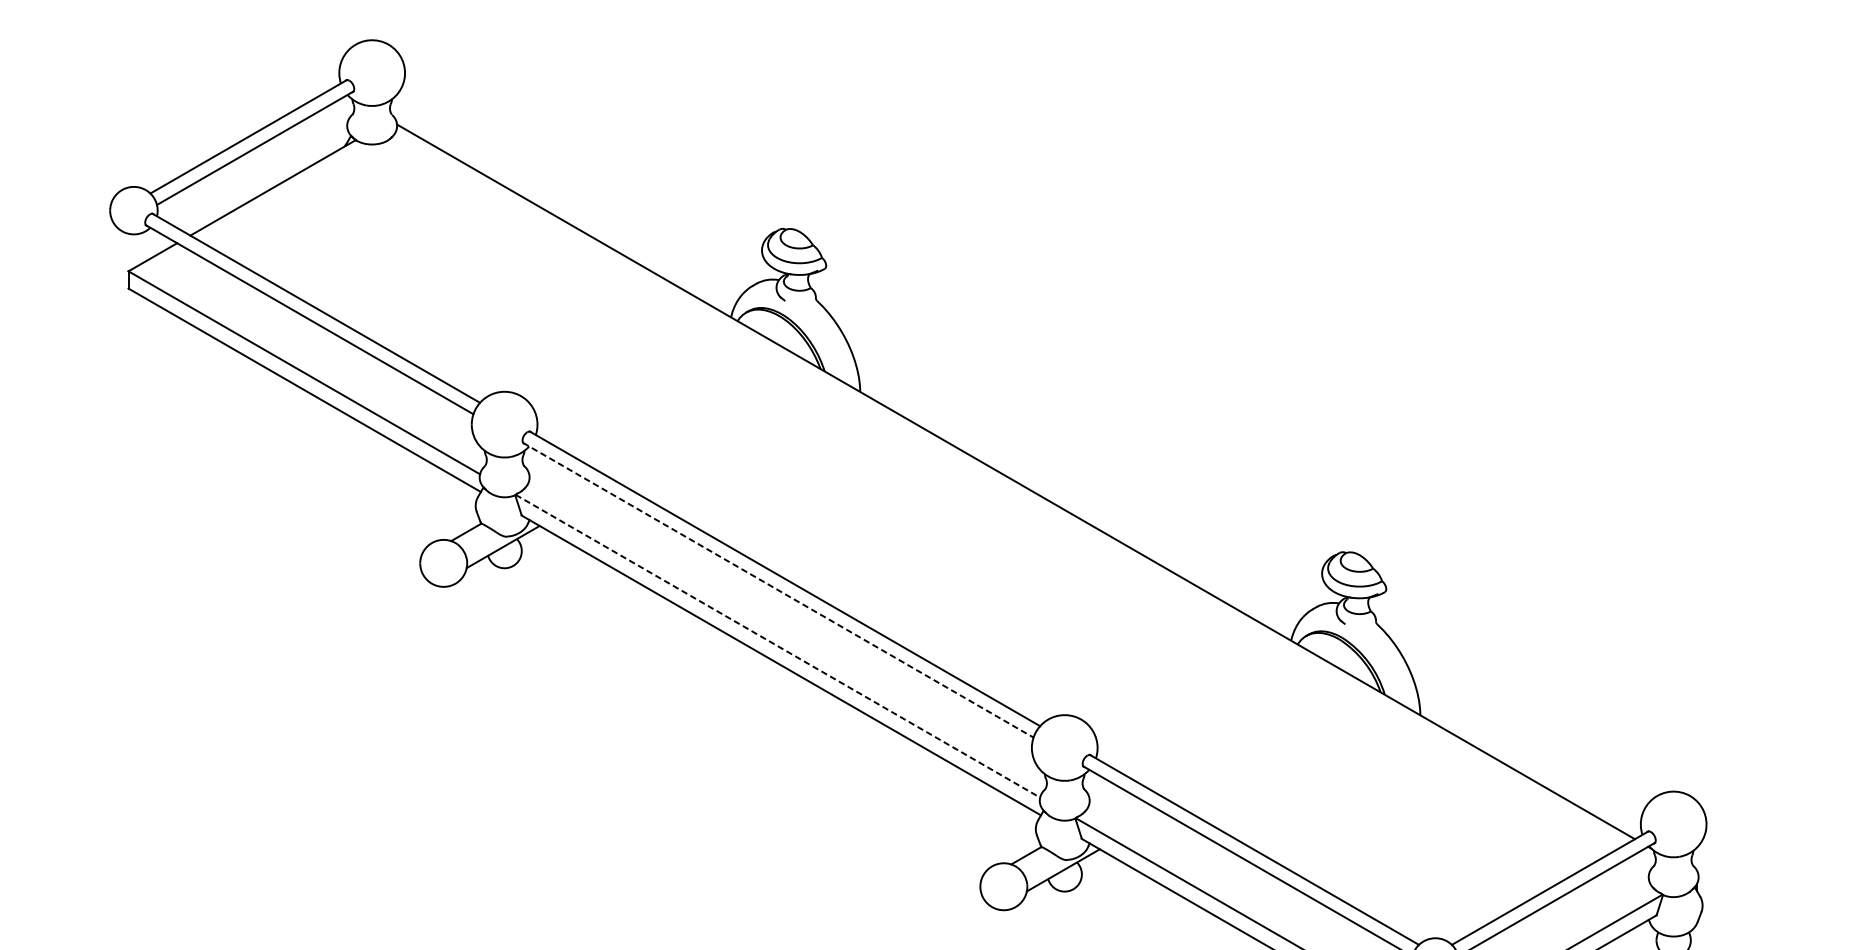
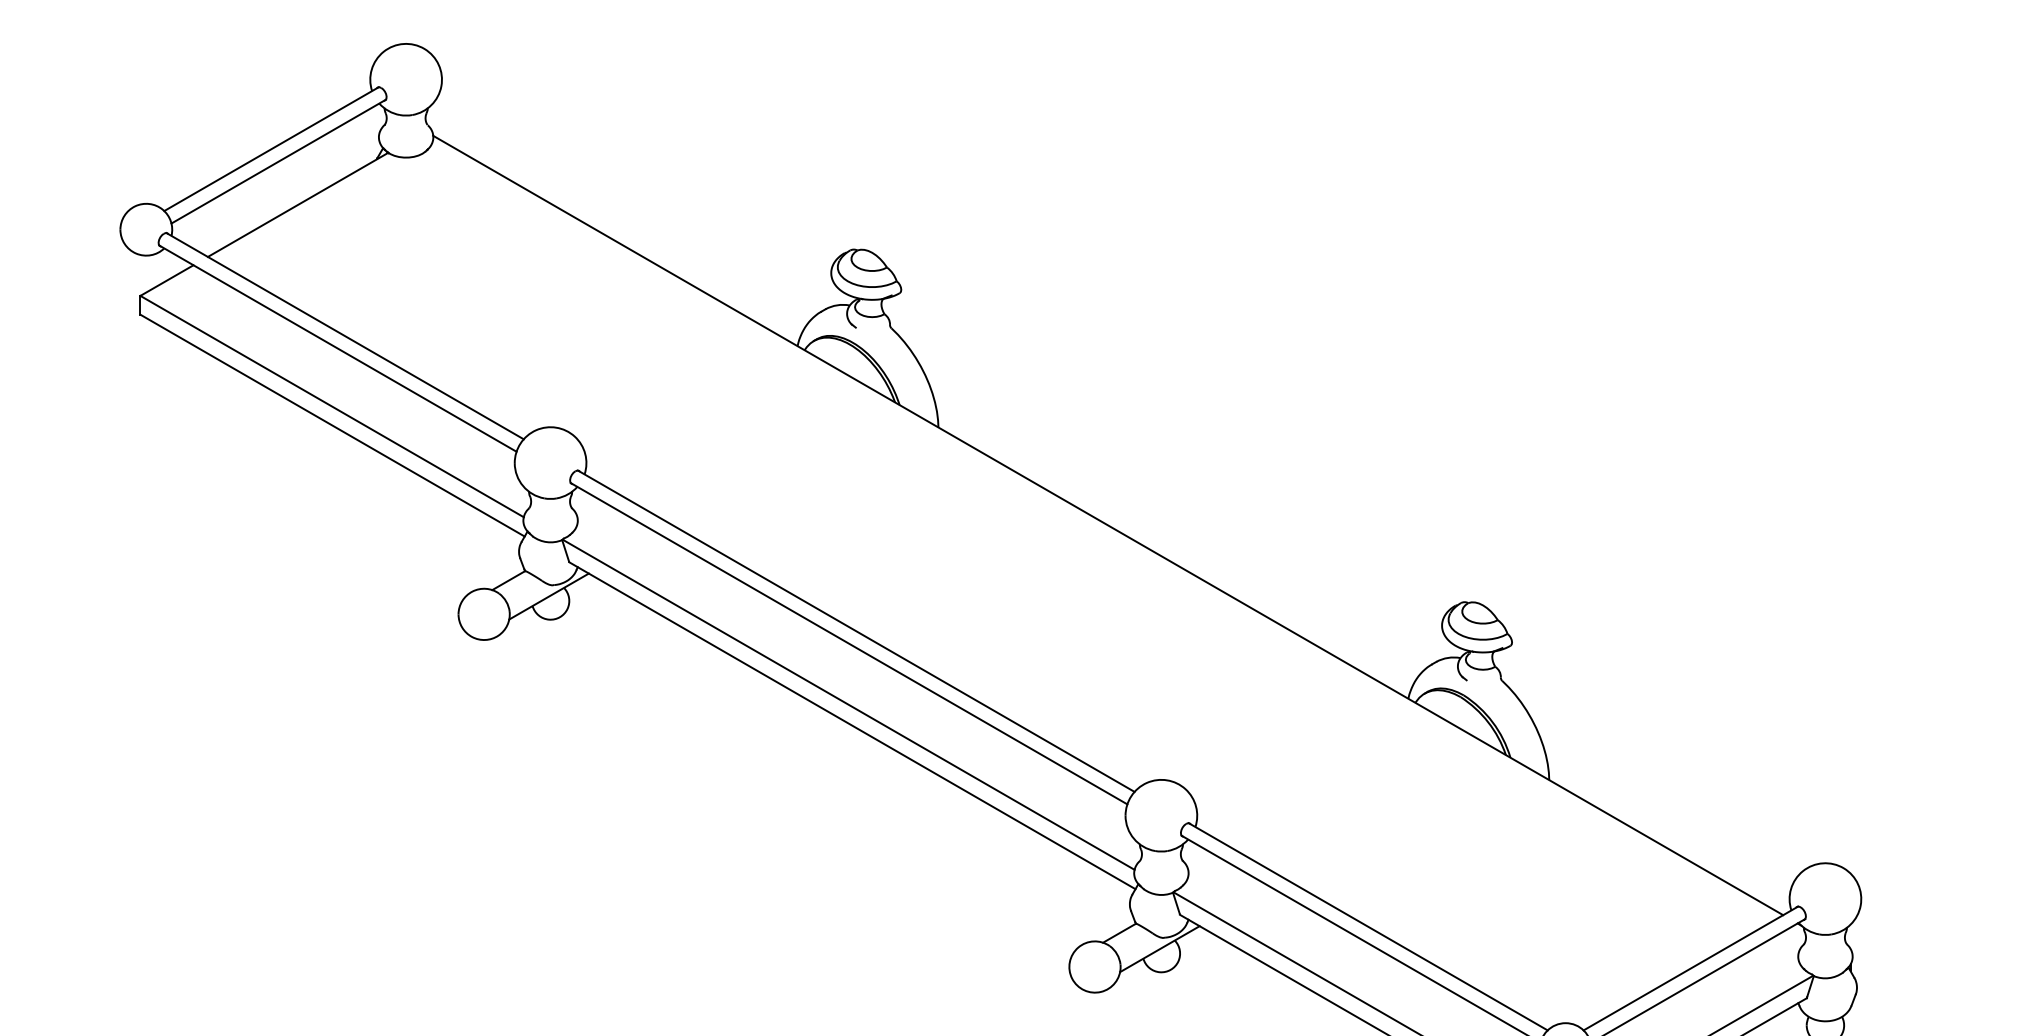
line: (778, 590) -> (849, 643), dashed -> solid
line: (778, 646) -> (849, 705), dashed -> solid

